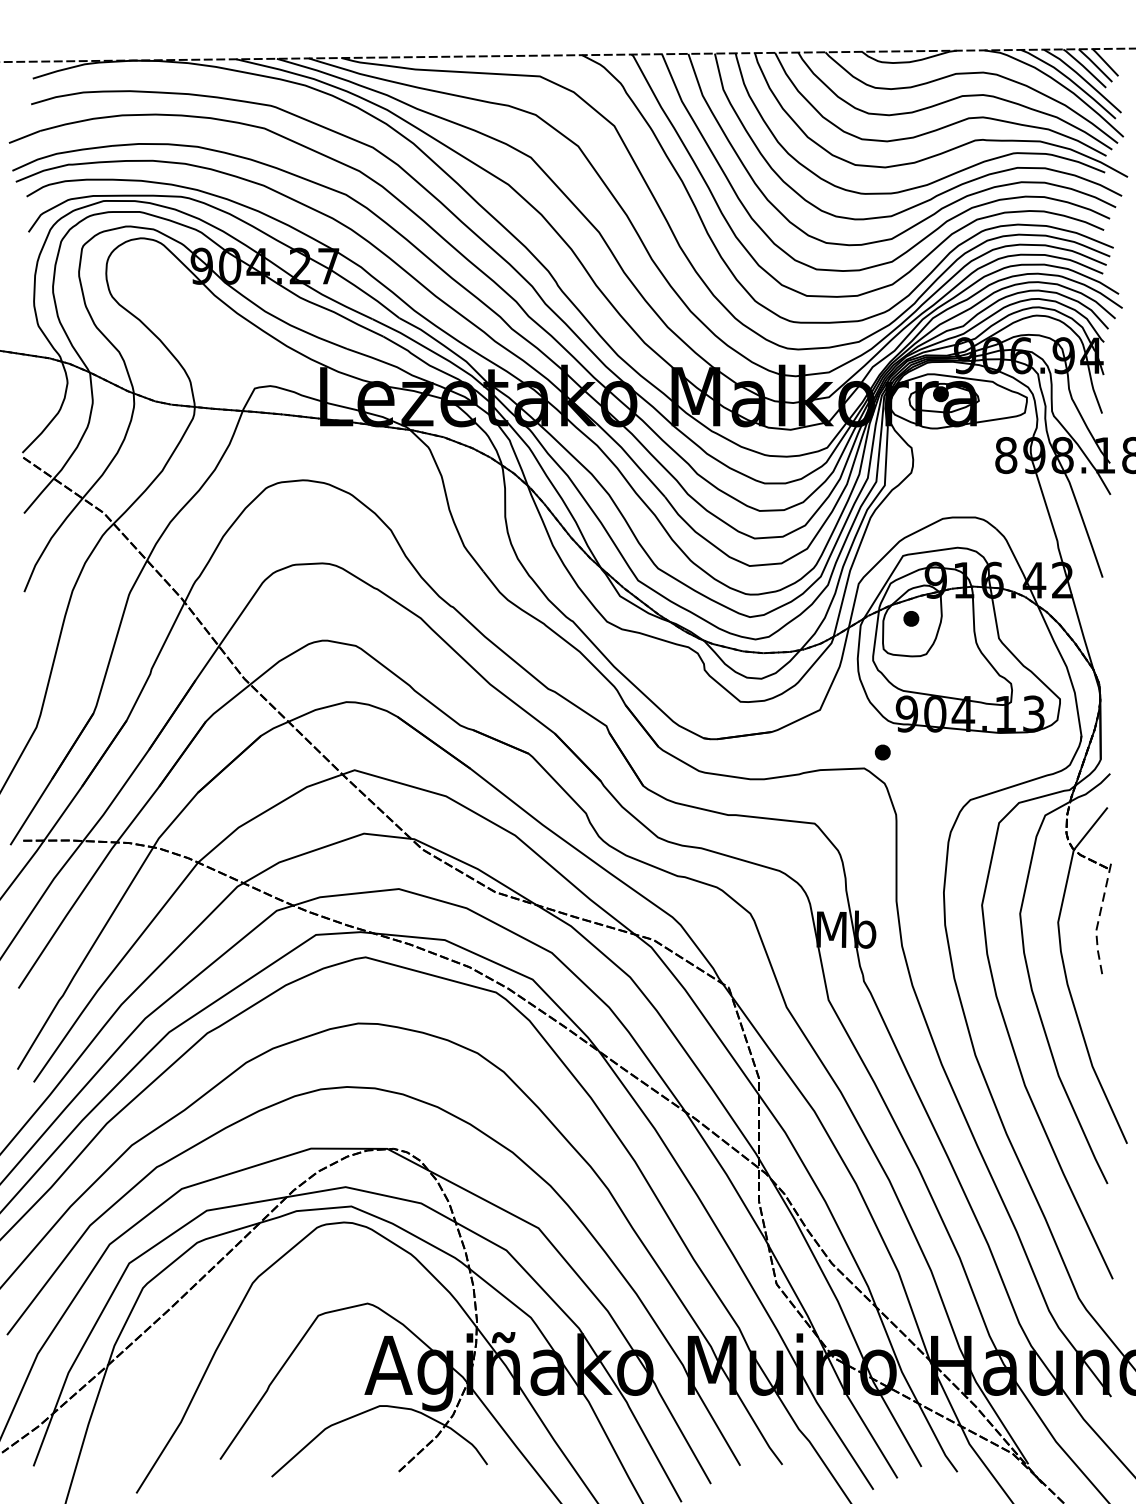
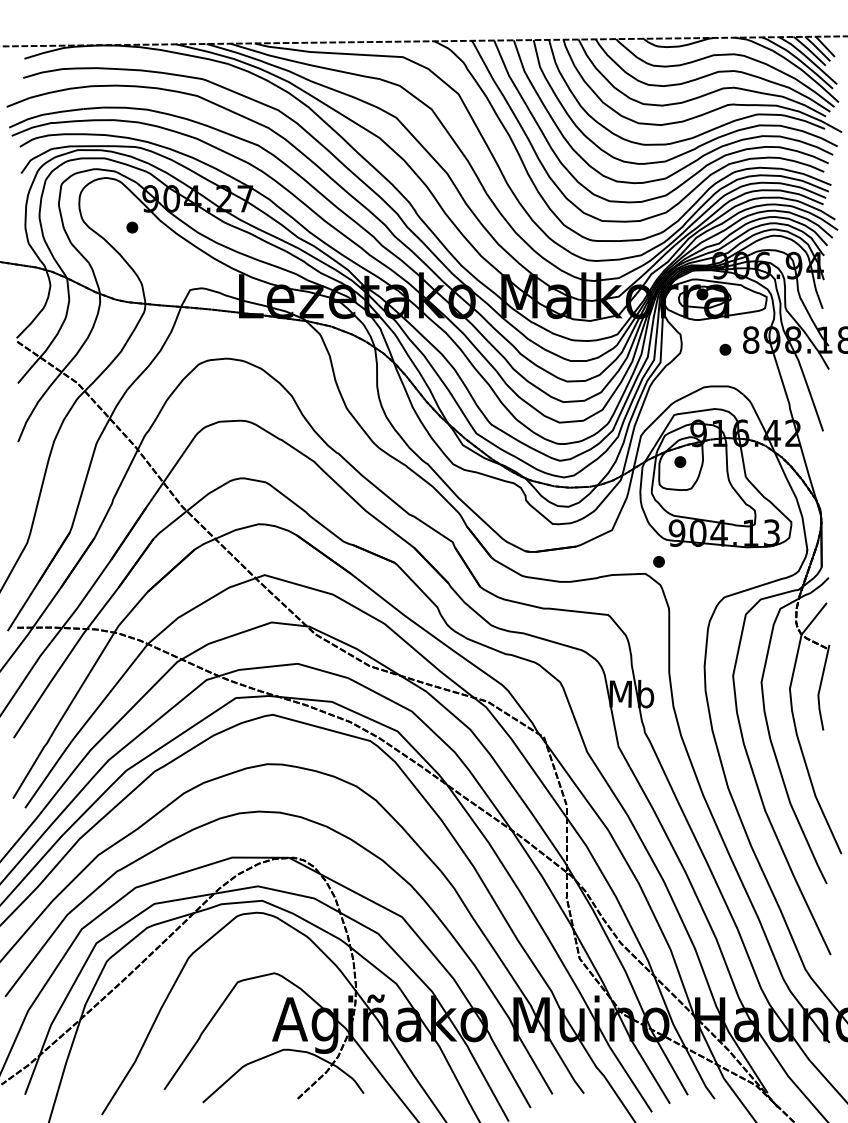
part: (177, 304) -> (132, 227), added
part: (971, 468) -> (725, 349), added
line: (1097, 923) -> (819, 689), dashed -> solid

